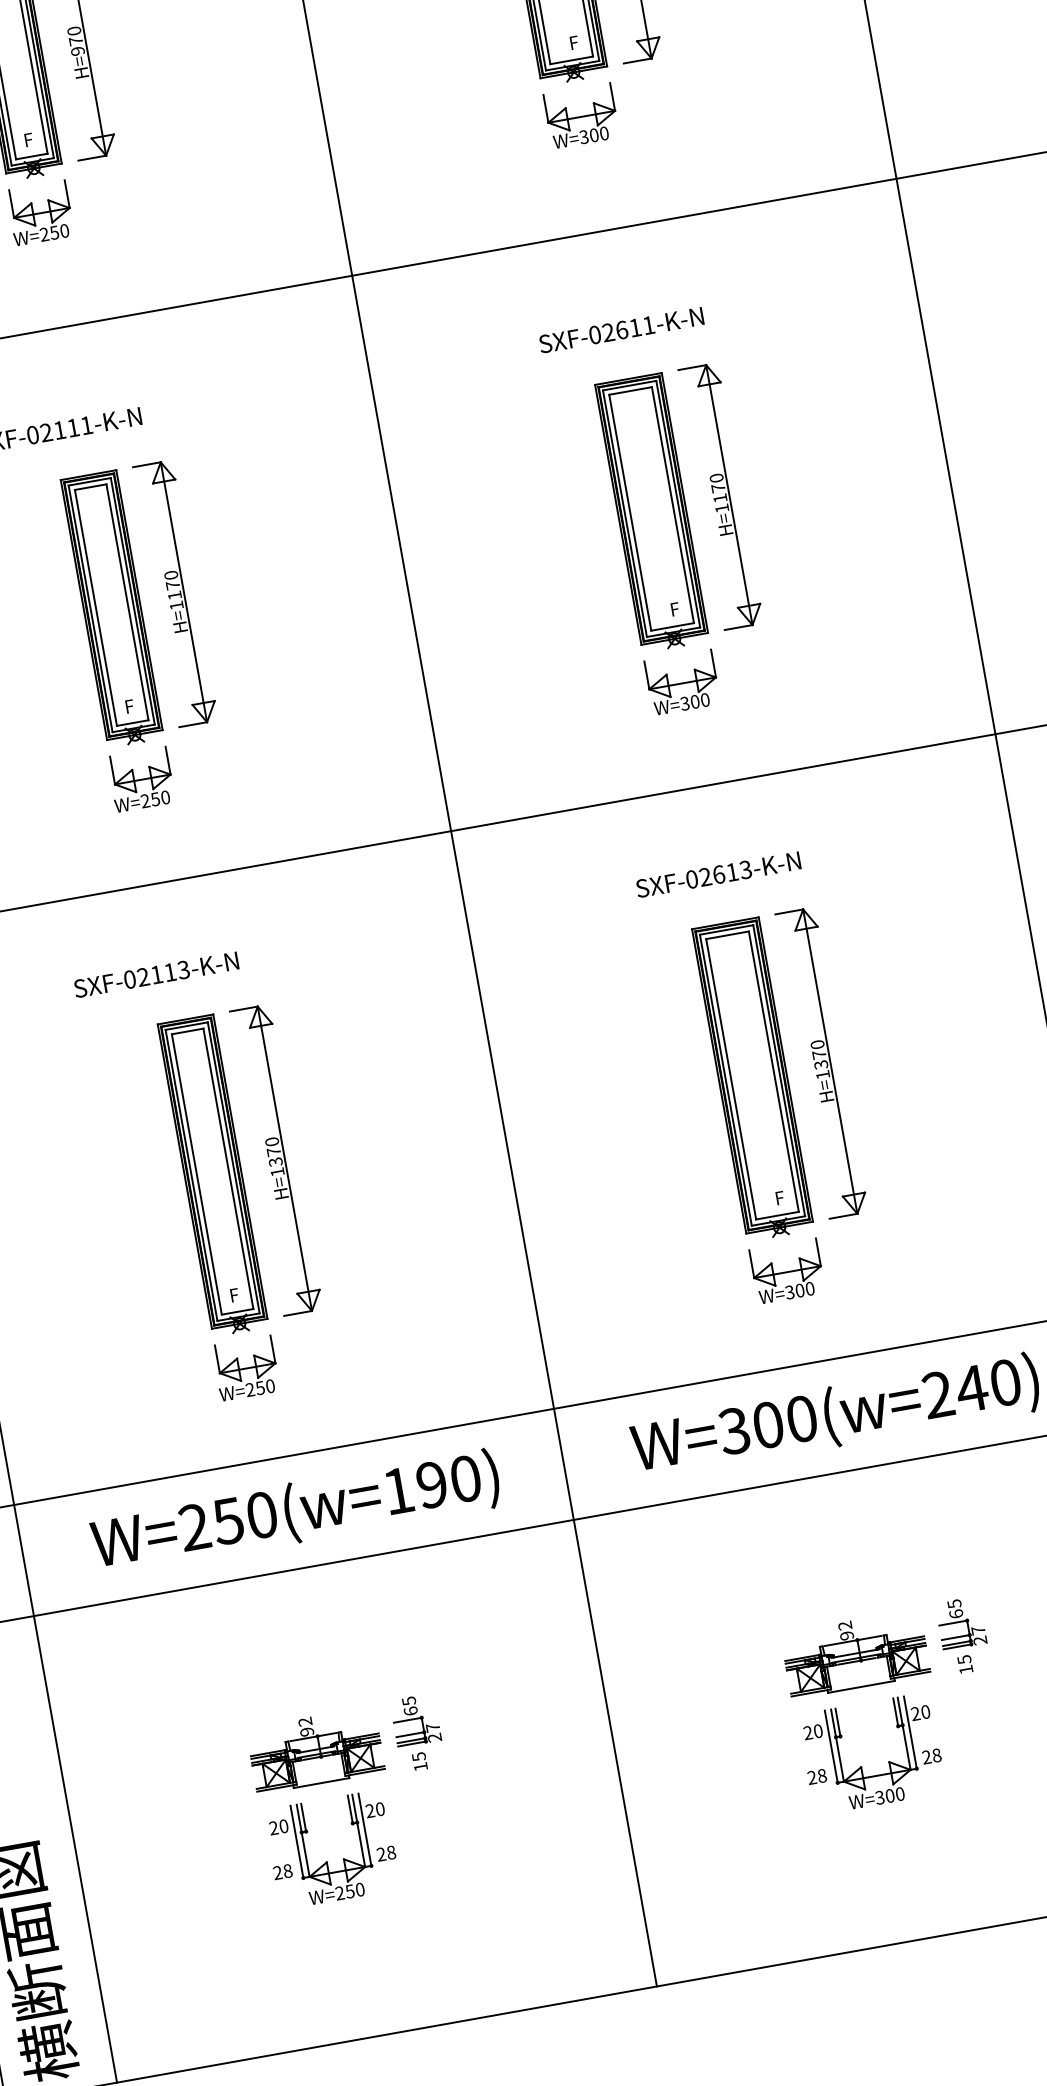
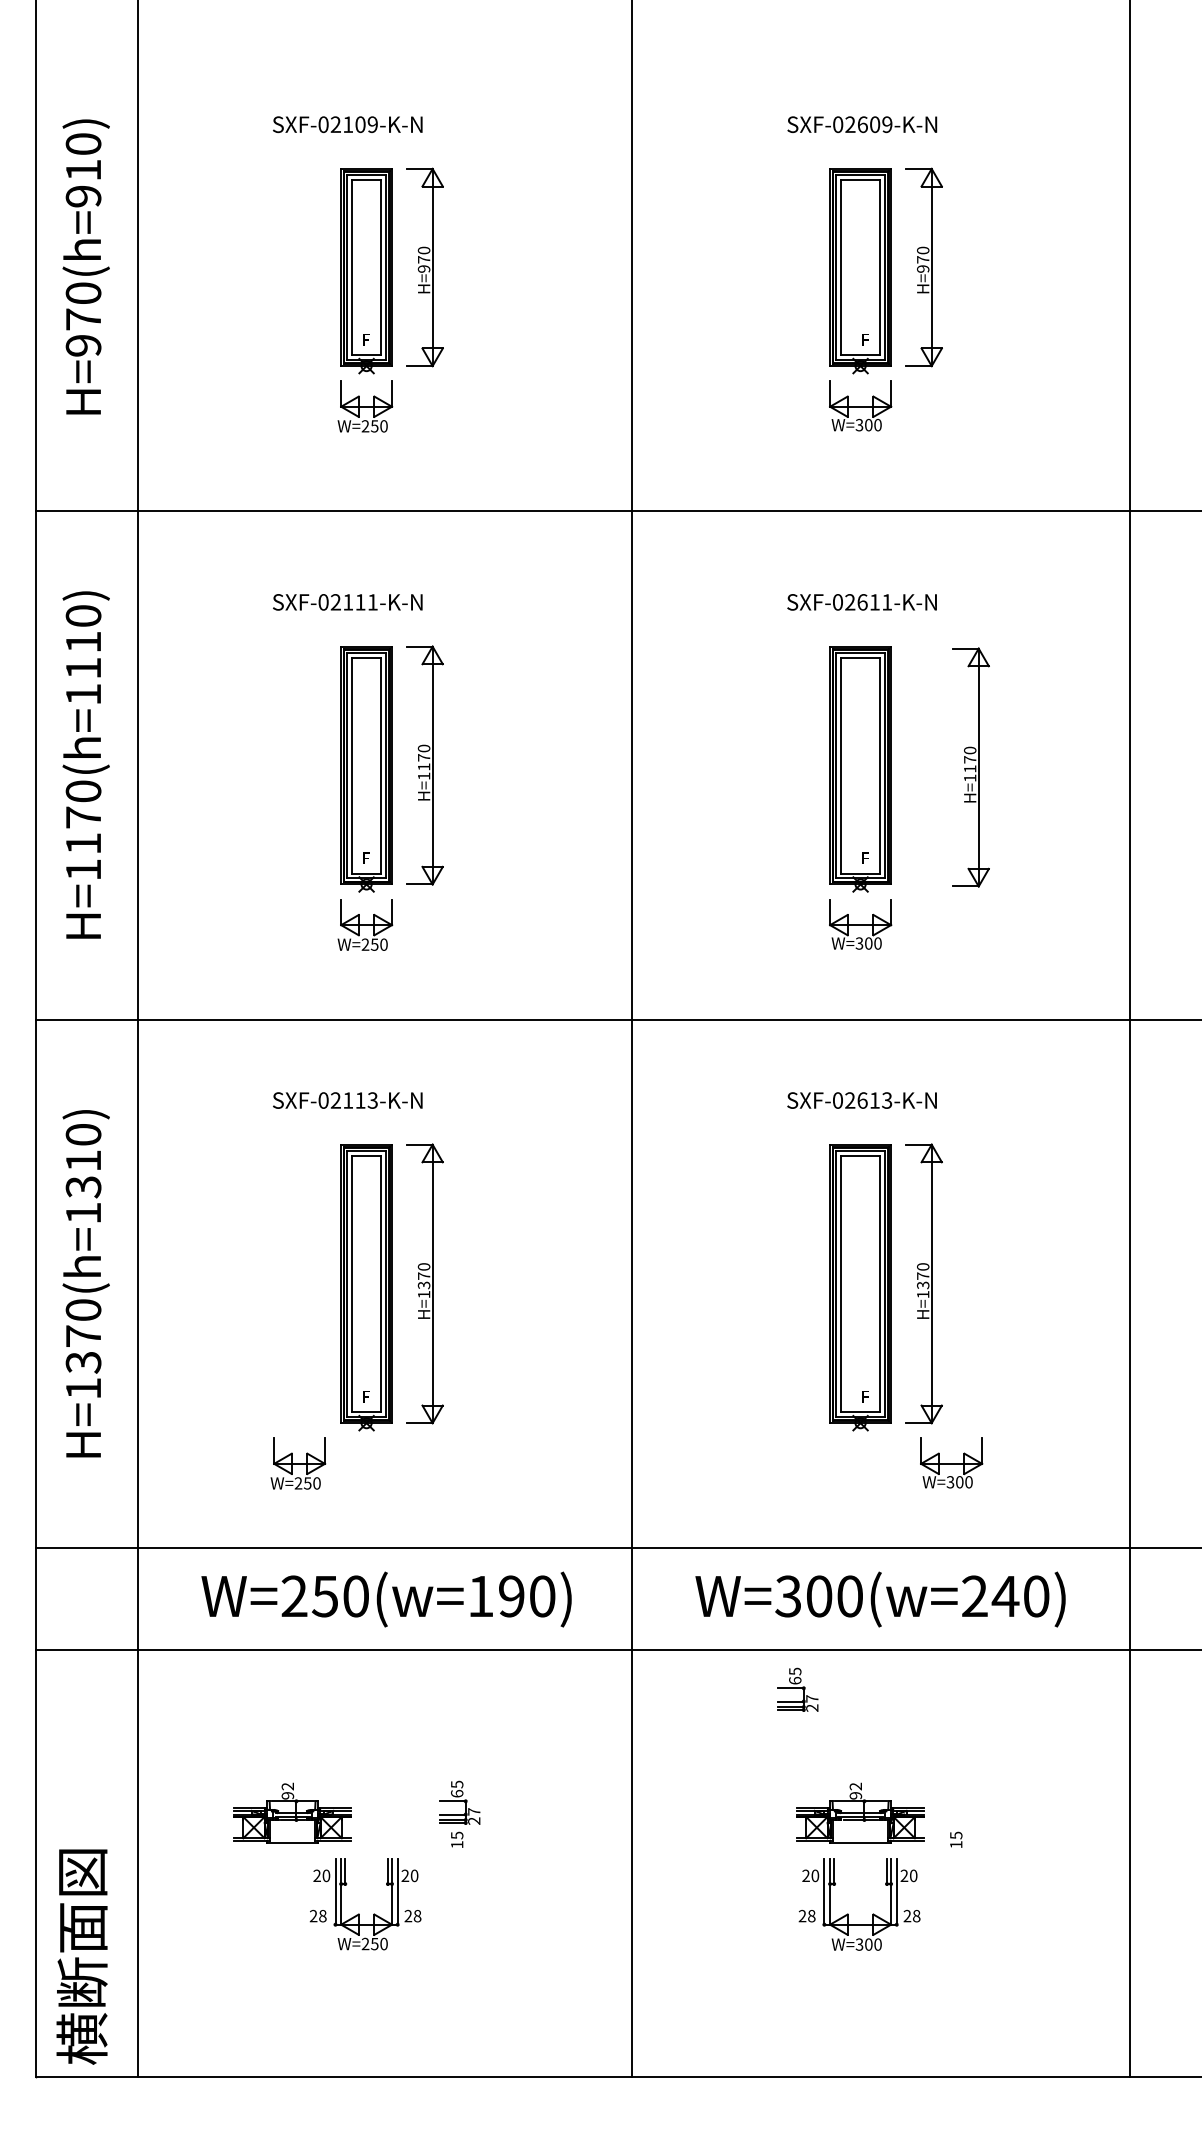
part: (720, 496) -> (970, 767), moved
part: (787, 1270) -> (951, 1462), moved
part: (246, 1368) -> (298, 1463), moved
part: (960, 1623) -> (797, 1689), moved
part: (315, 1749) -> (292, 1812), moved

